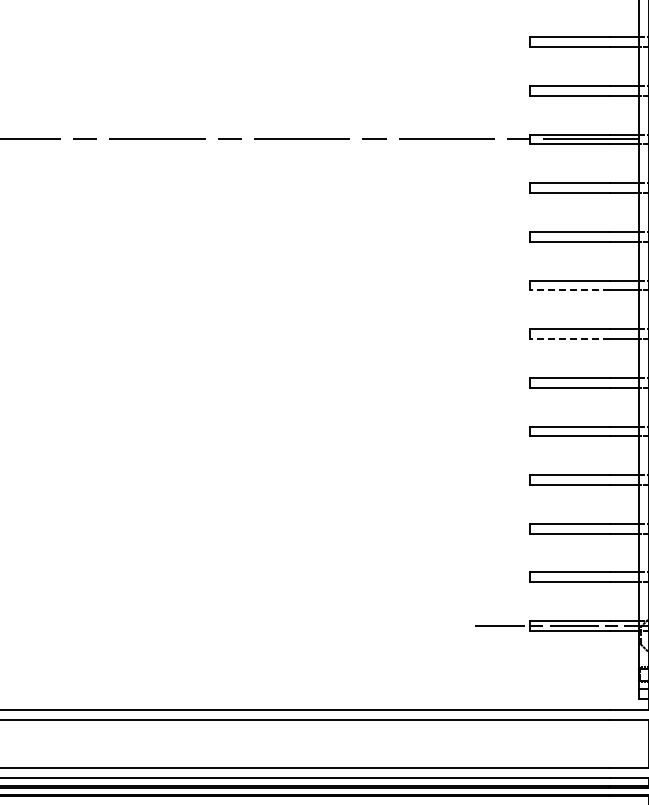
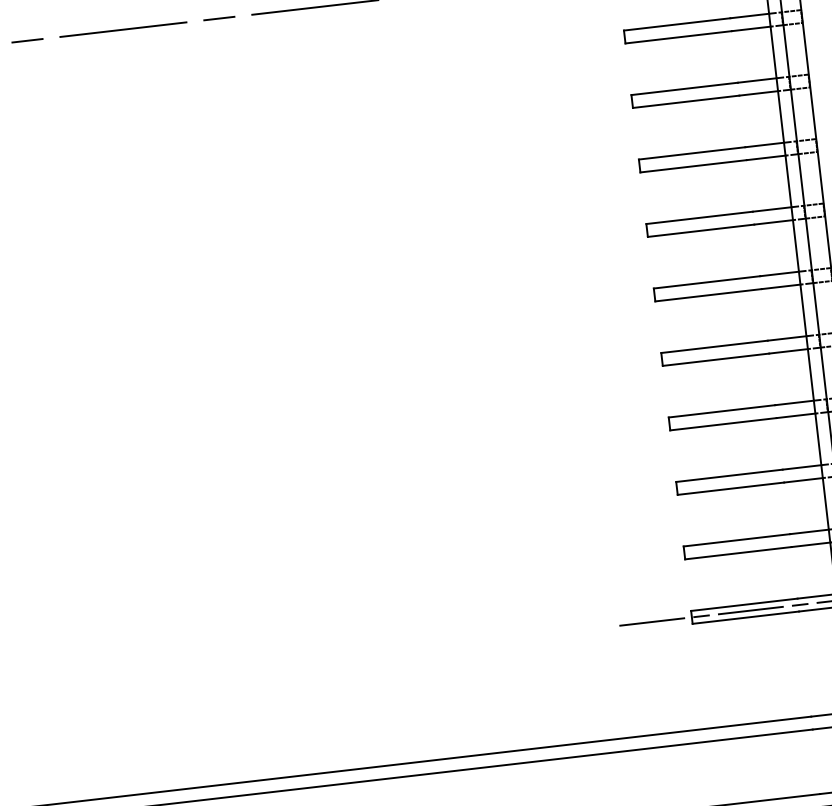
line: (569, 290) -> (692, 166), dashed -> solid
line: (569, 338) -> (700, 230), dashed -> solid

